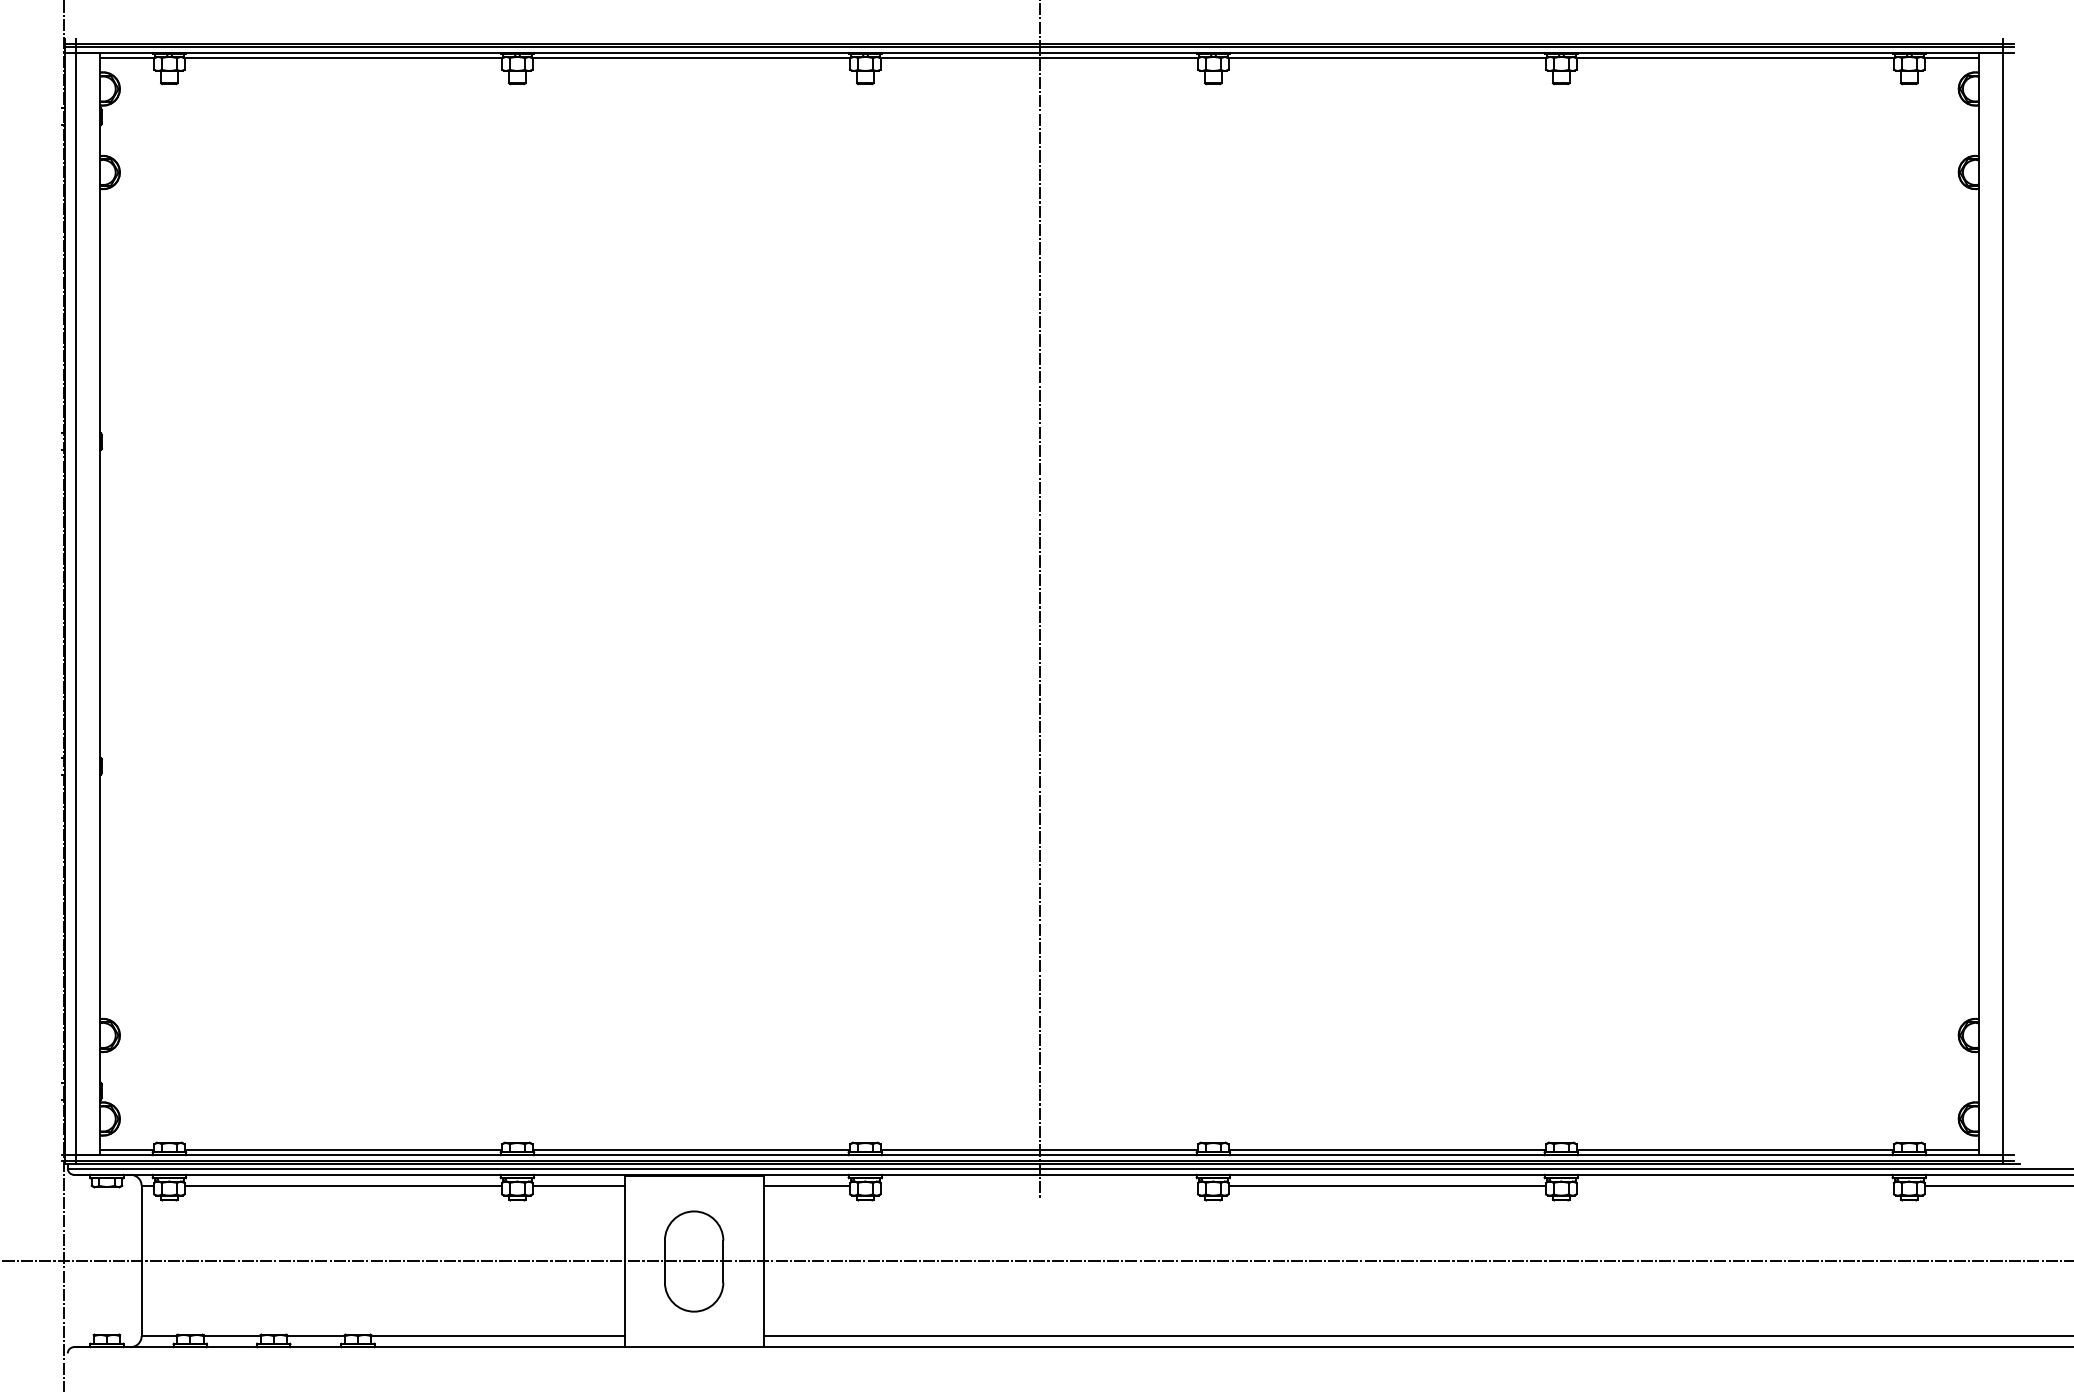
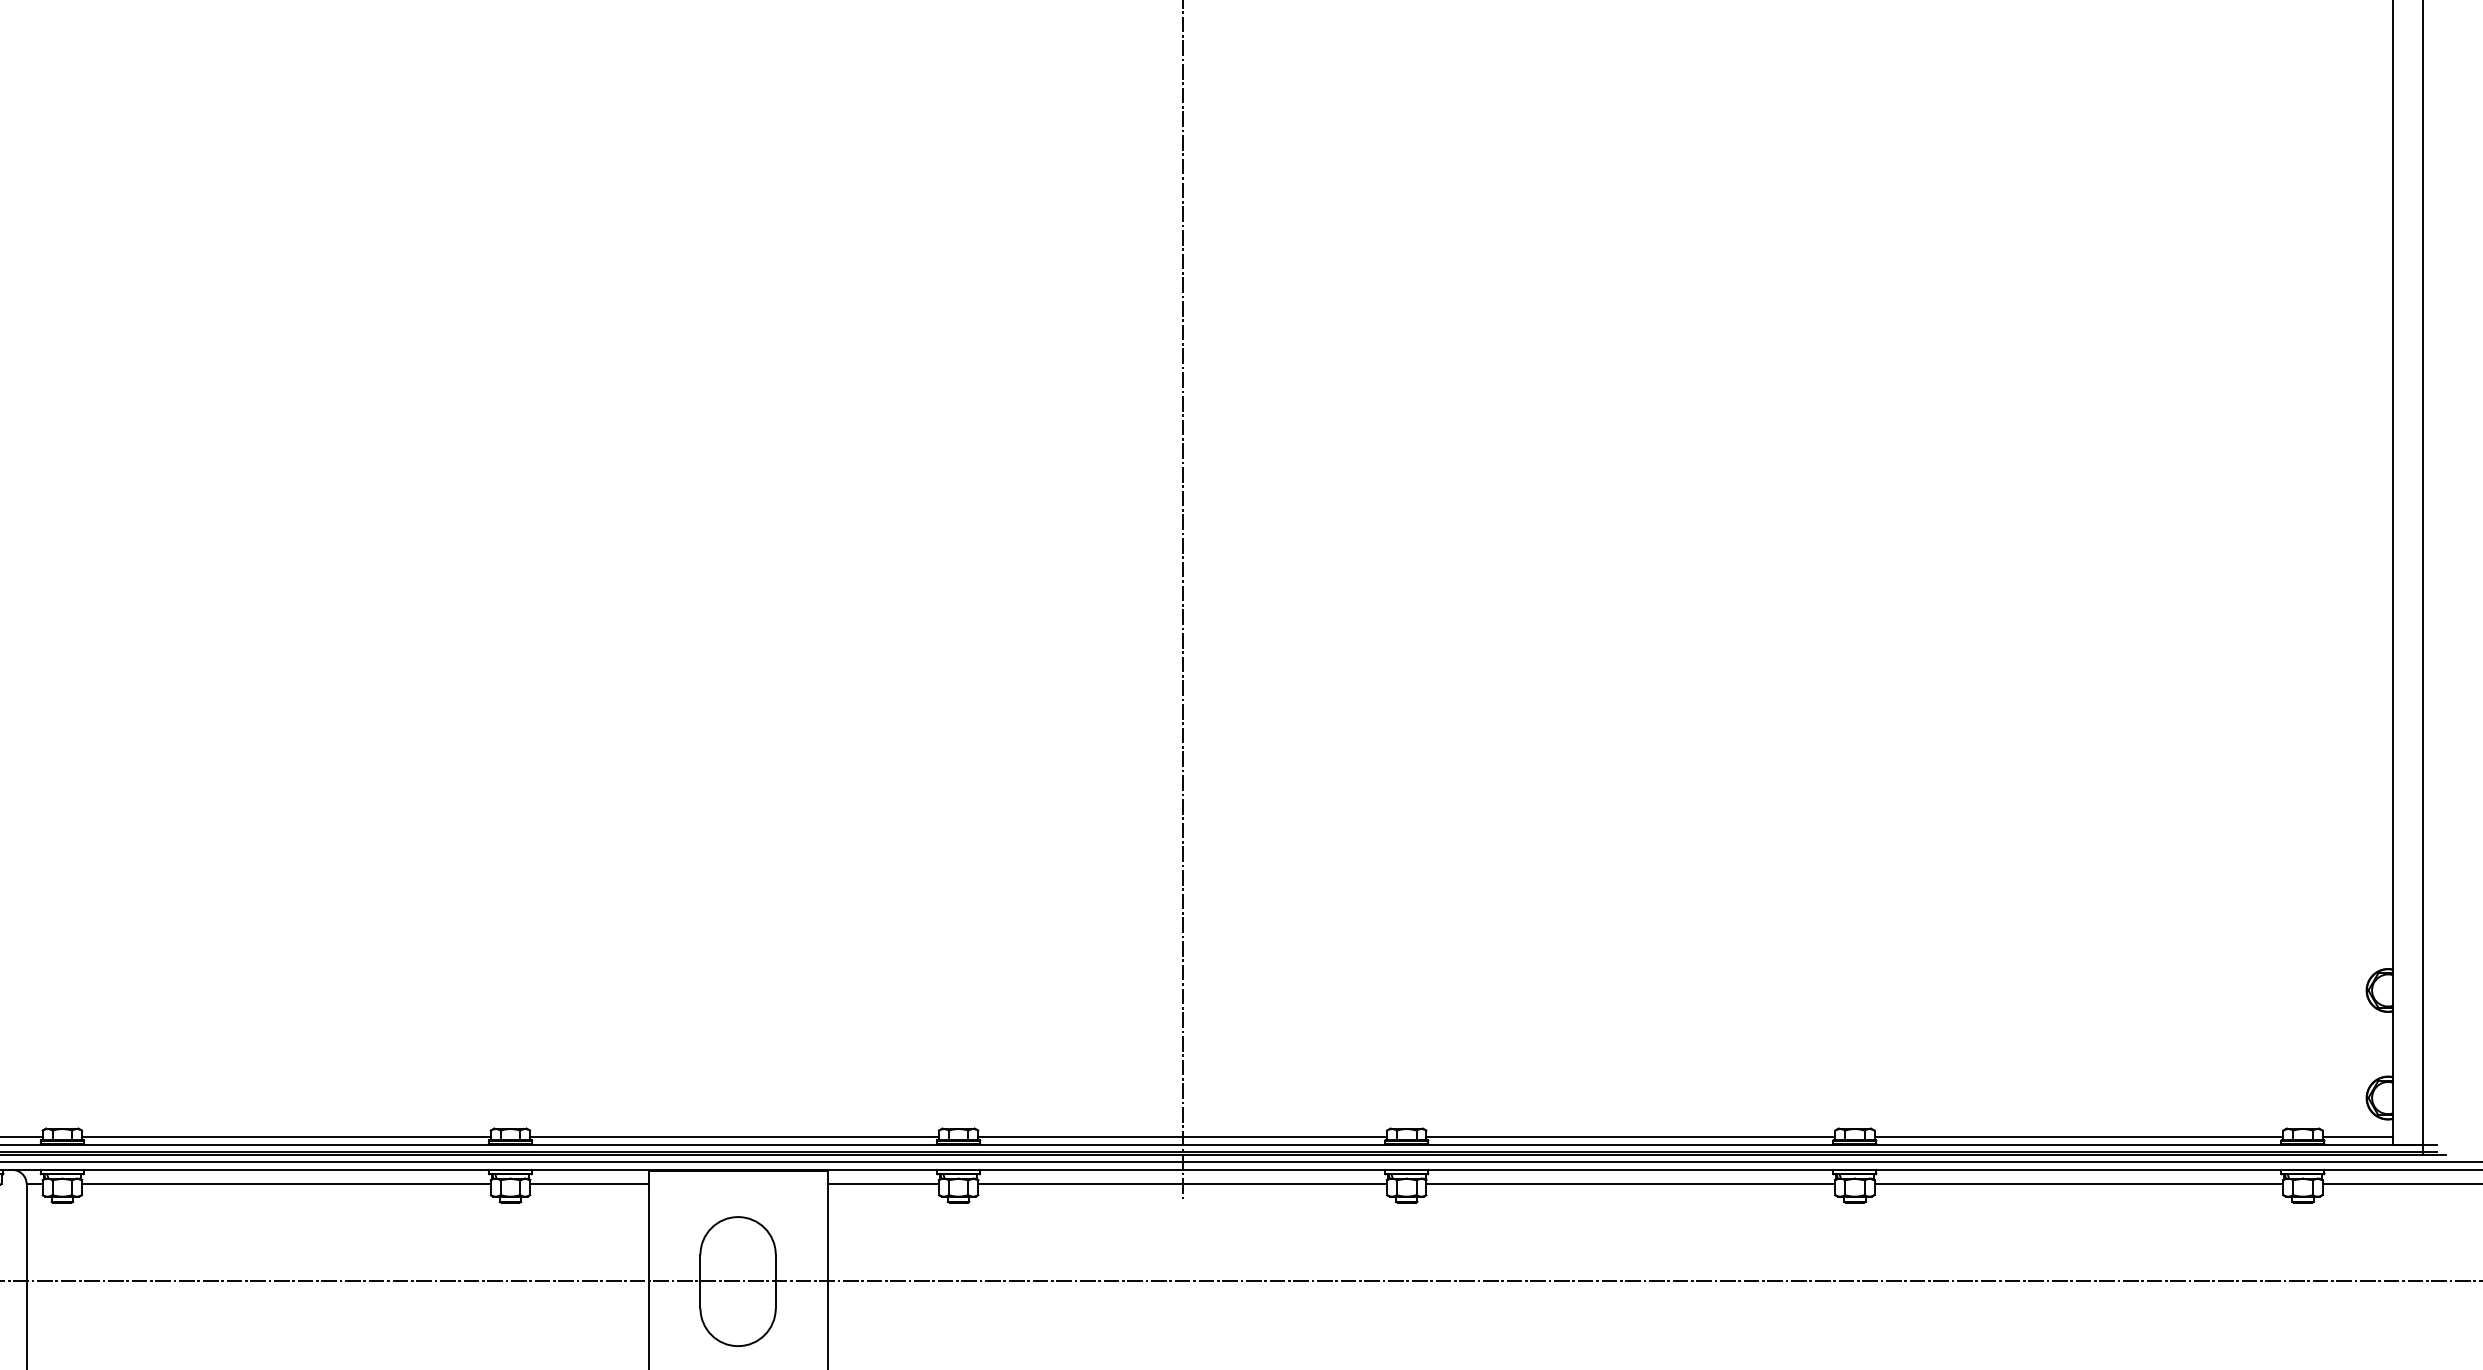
line: (1039, 1185) -> (1182, 1183), added
line: (1735, 1185) -> (2079, 1183), added

